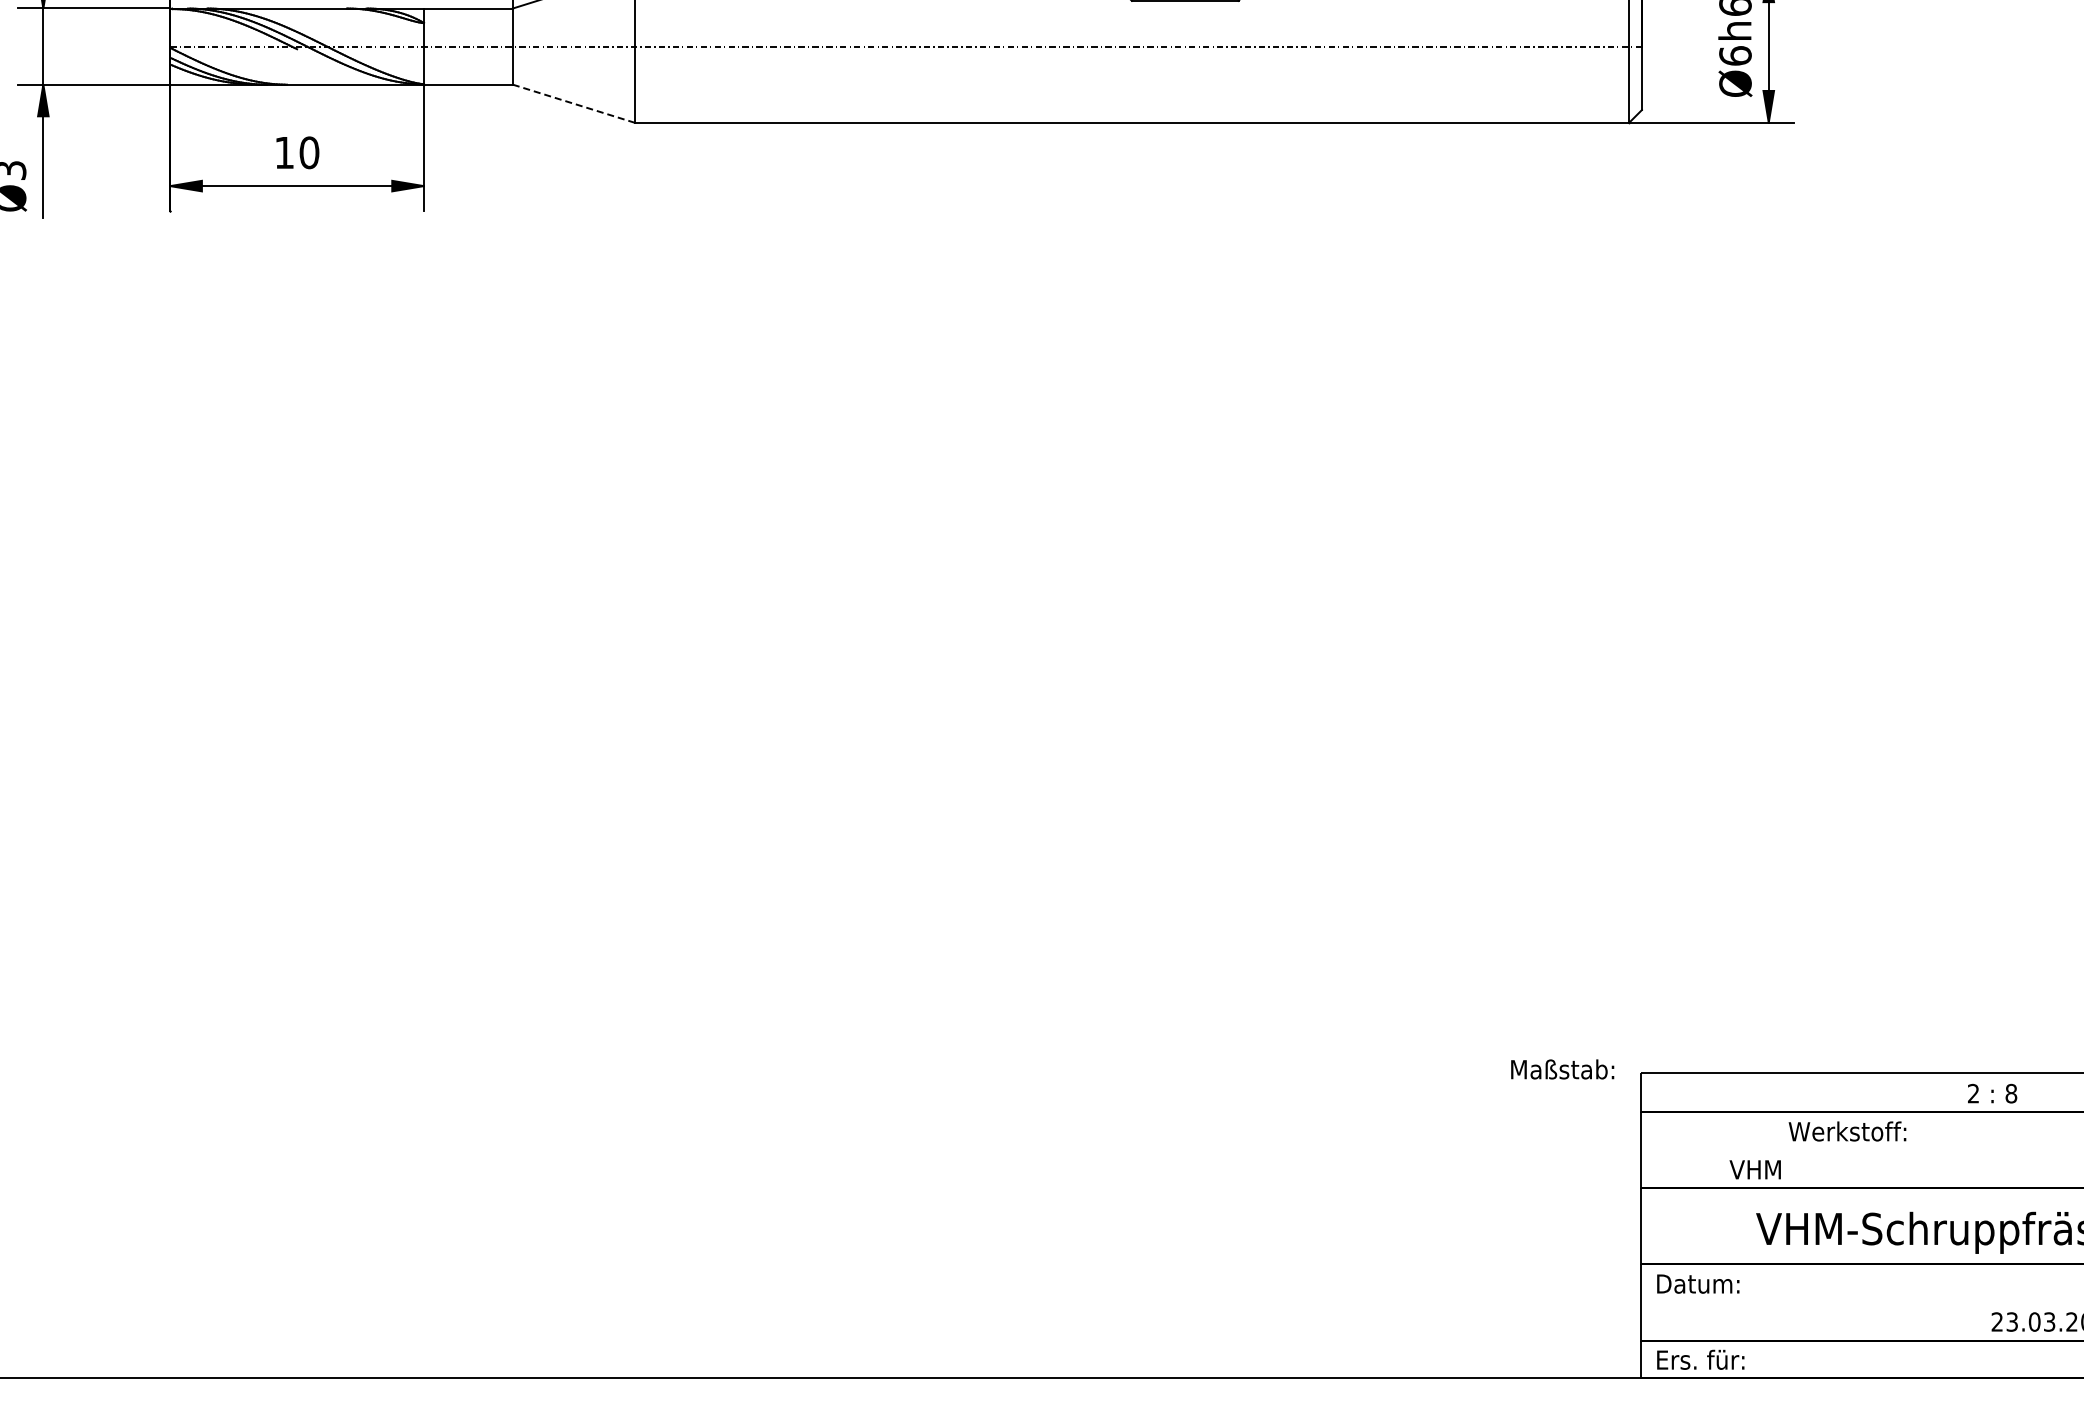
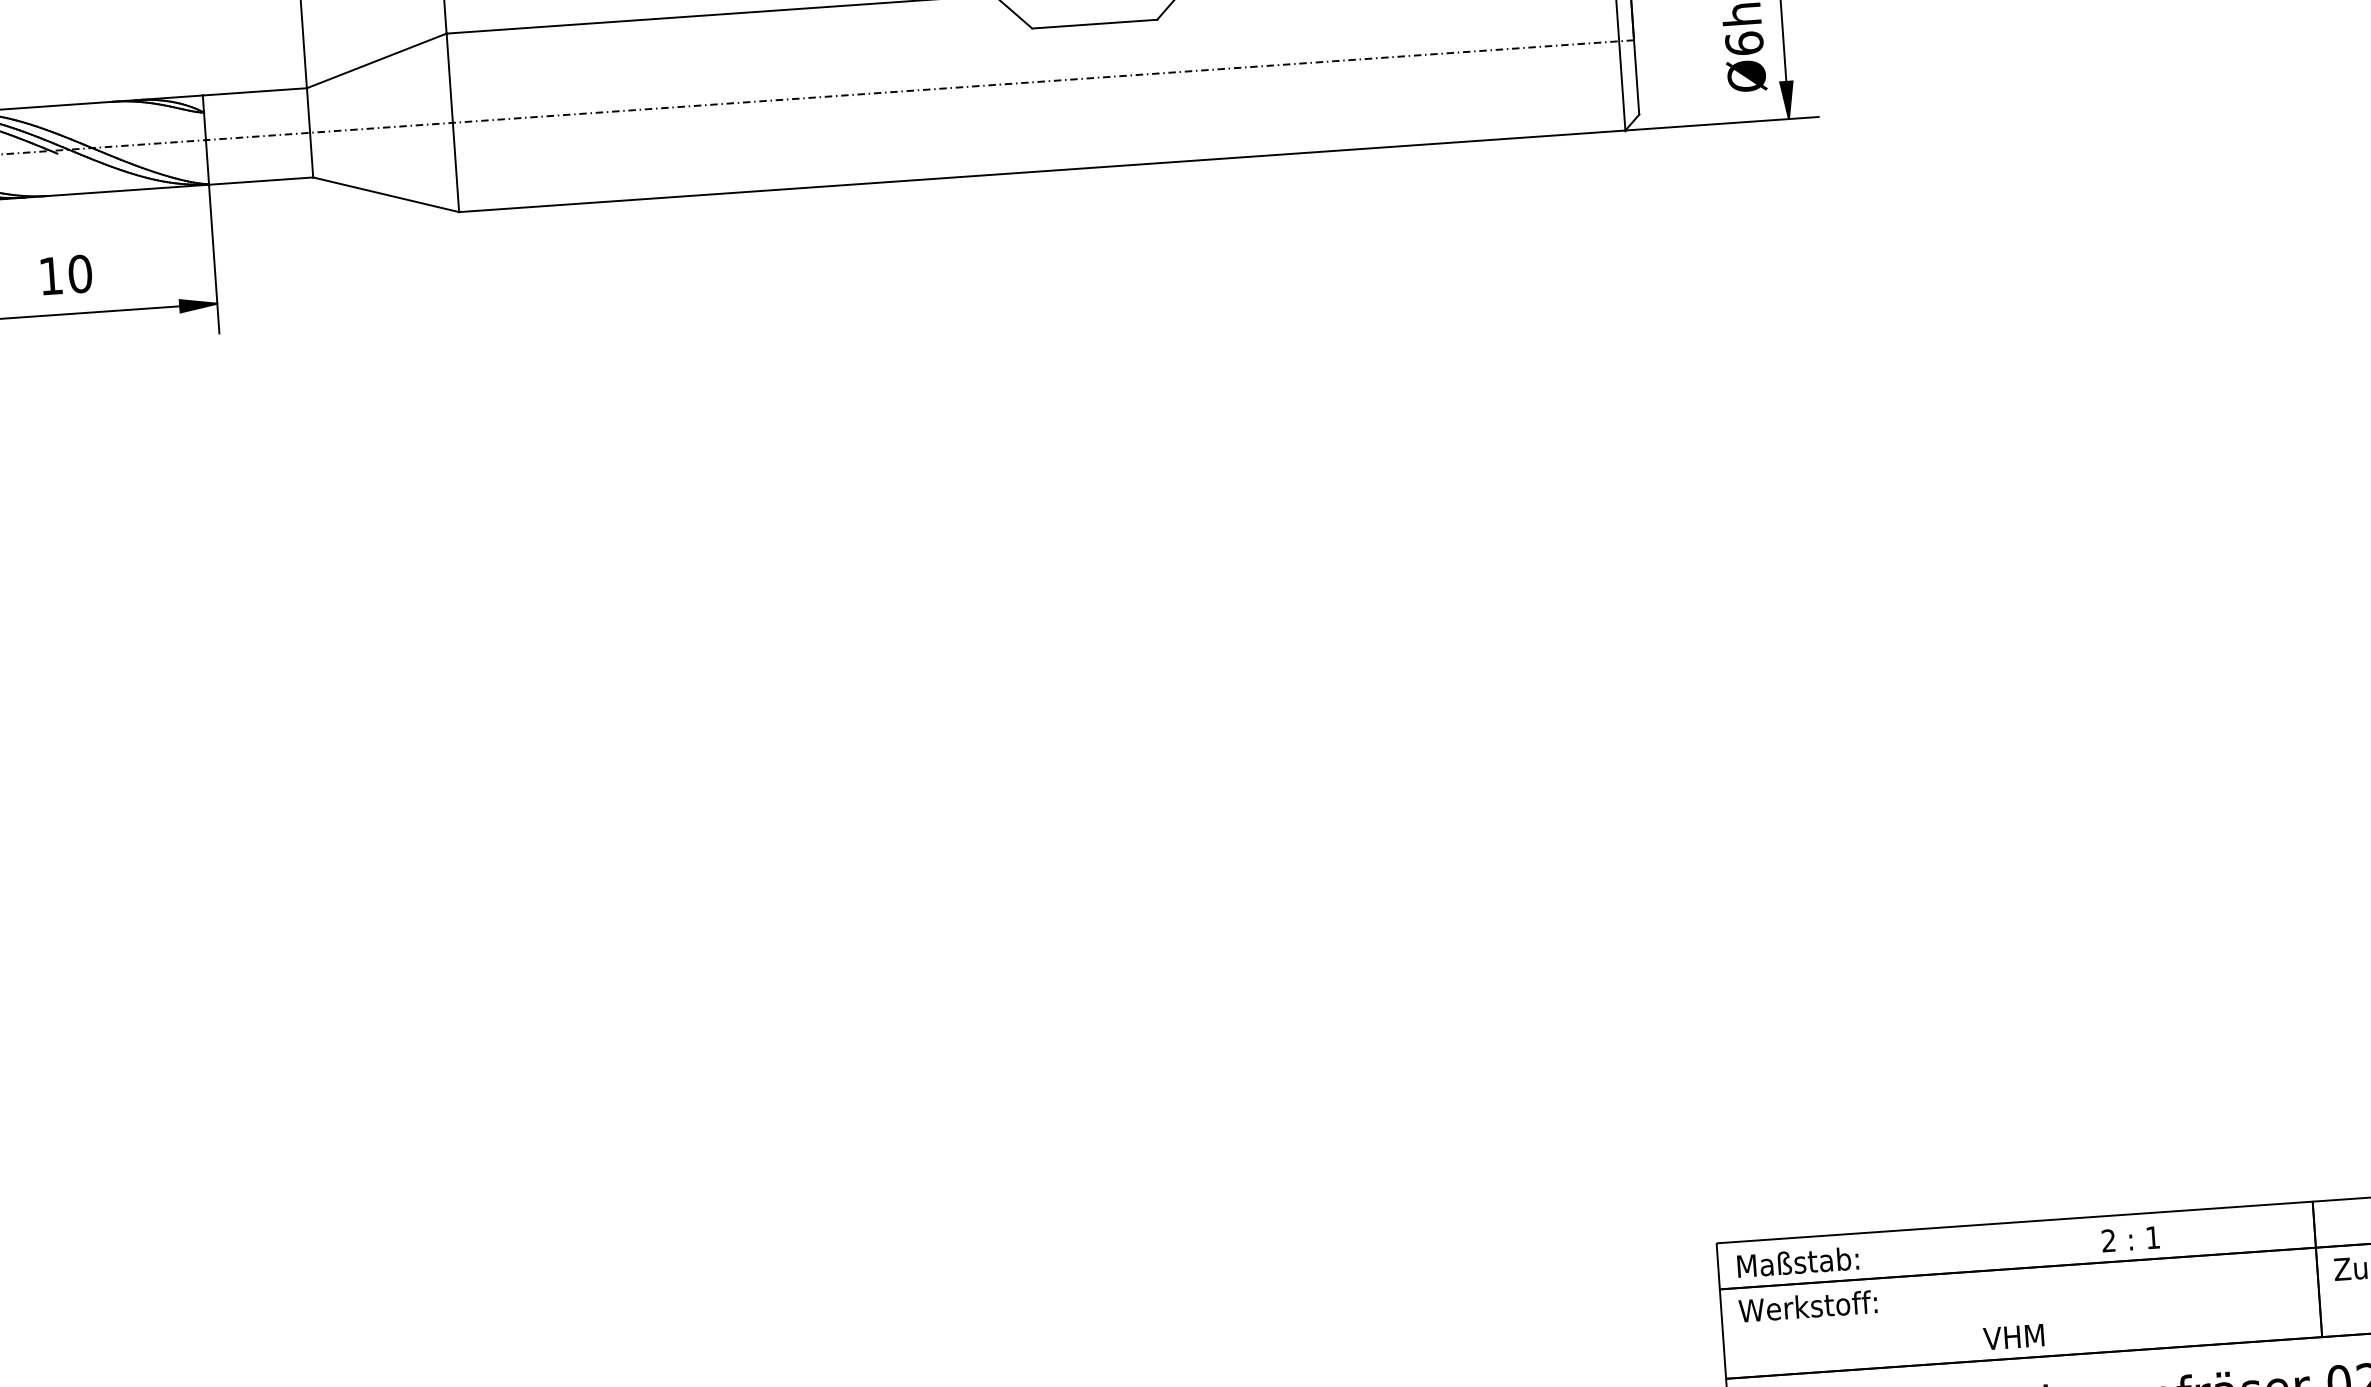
line: (573, 103) -> (385, 194), dashed -> solid
text: (1562, 1069) -> (1797, 1262), moved
text: (2011, 1093) -> (2153, 1237), 8 -> 1
text: (1847, 1131) -> (1808, 1306), moved
text: (1754, 1169) -> (2012, 1336), moved

